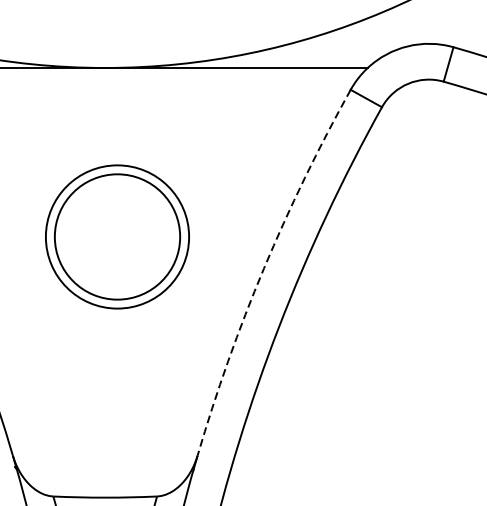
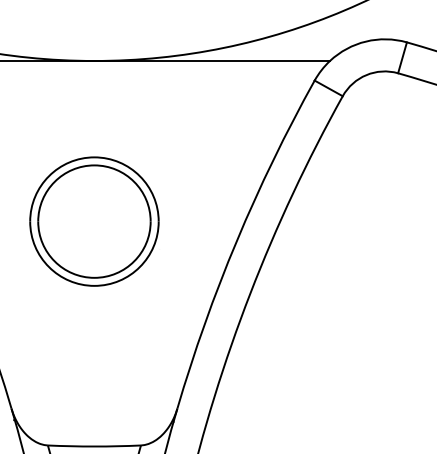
part: (117, 236) -> (94, 221), moved
arc: (263, 268) -> (236, 240), dashed -> solid

